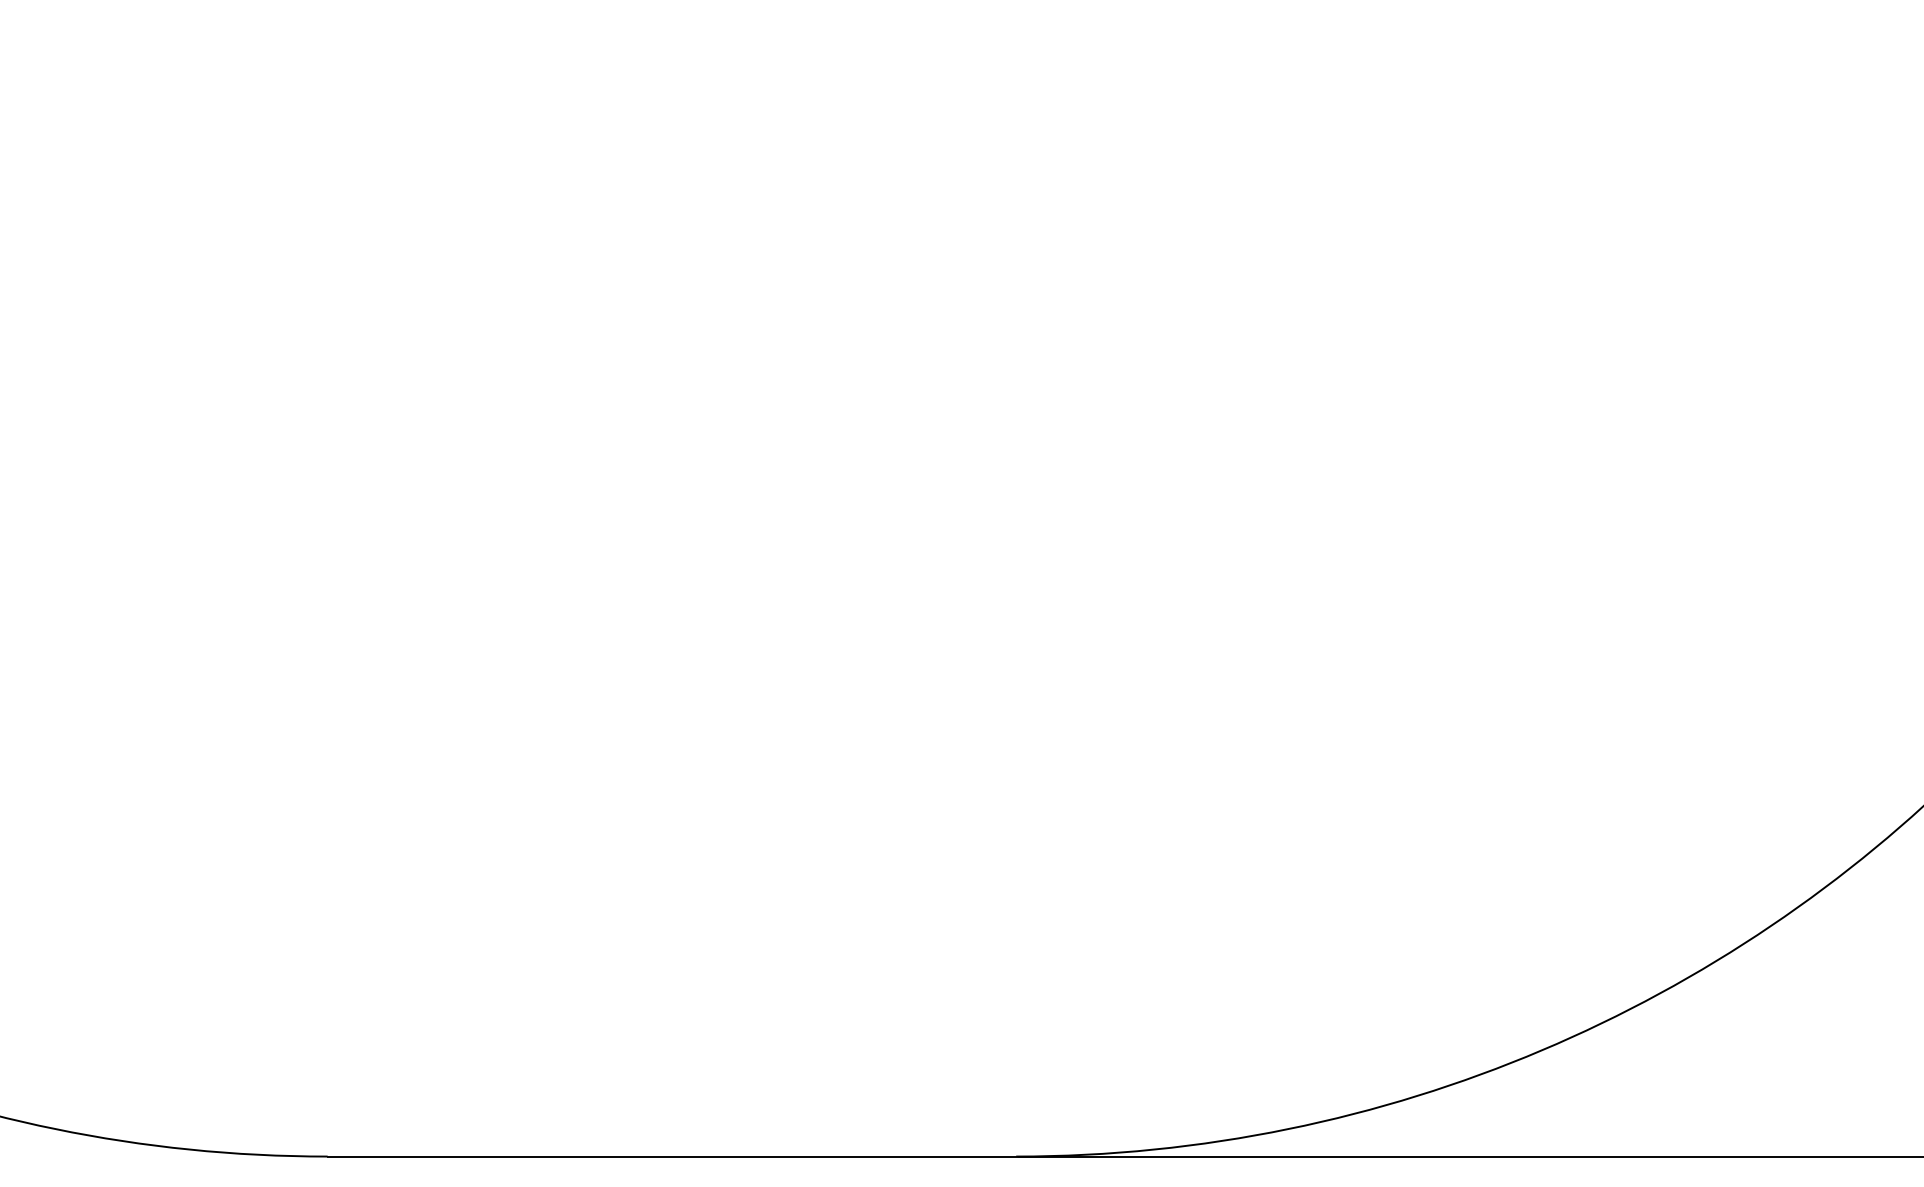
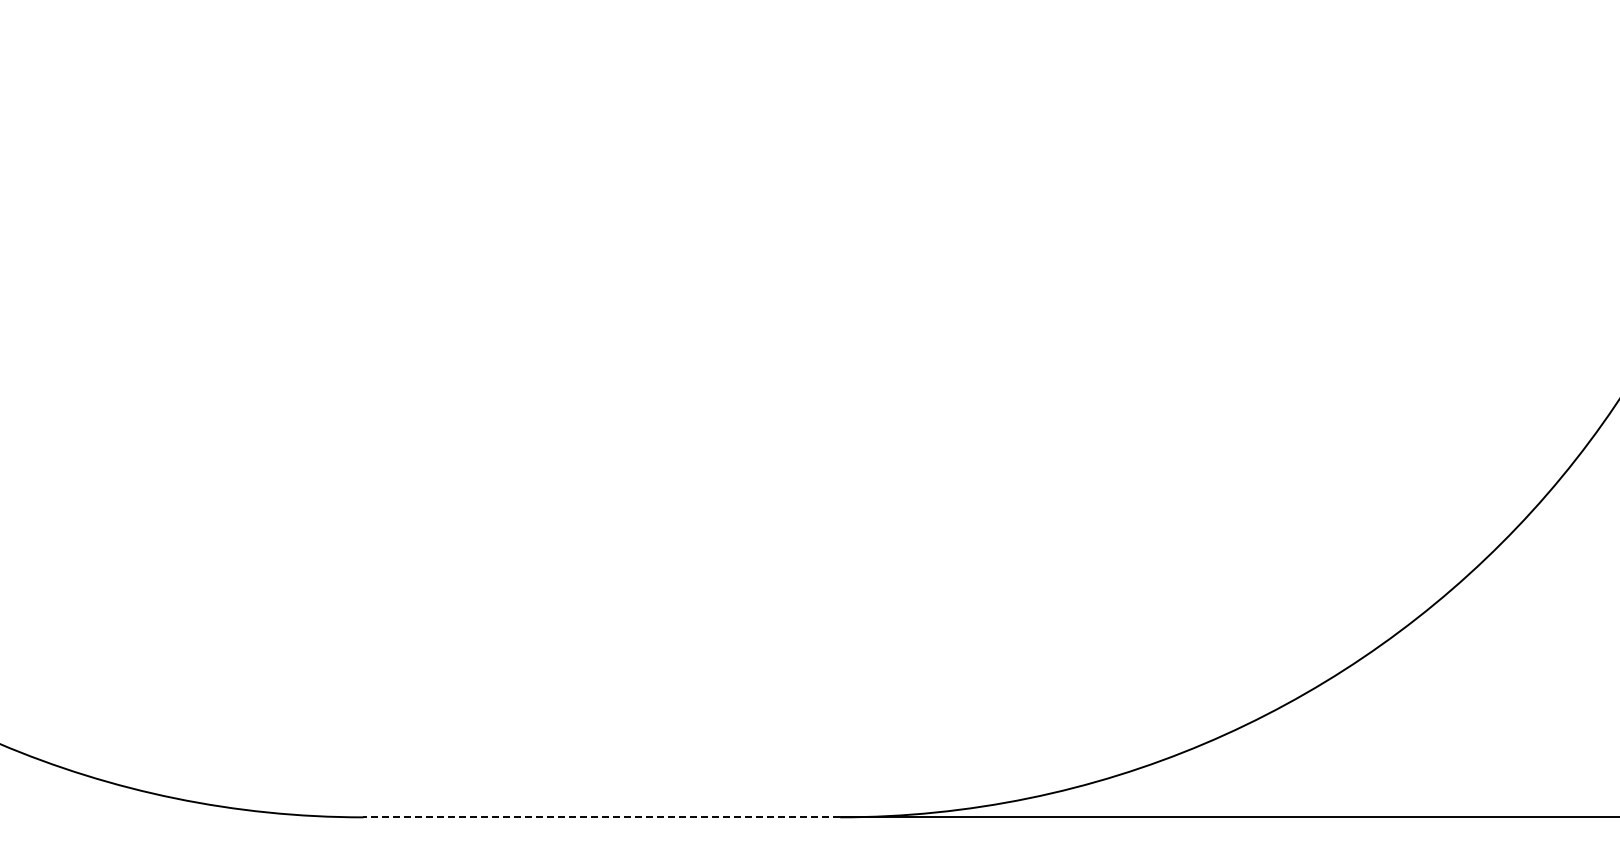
line: (671, 1156) -> (601, 817), solid -> dashed

